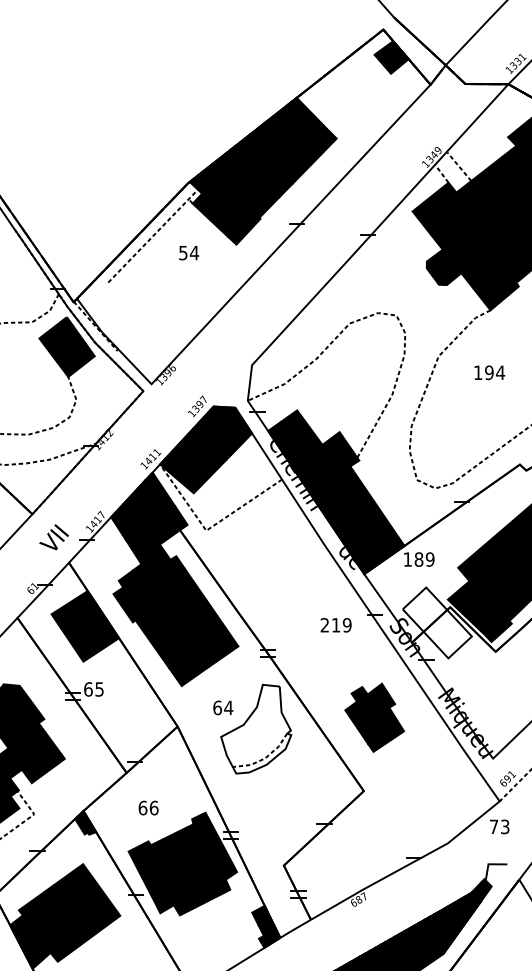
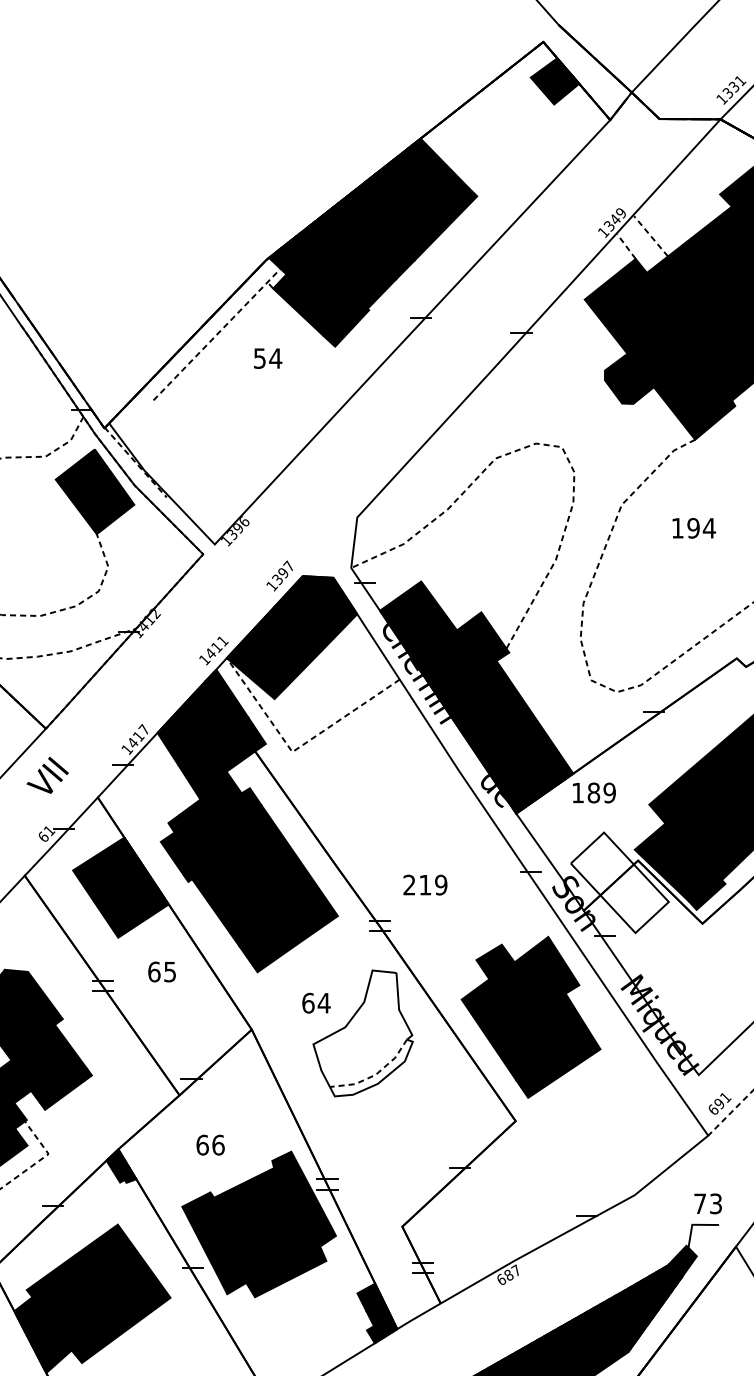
text: (53, 537) -> (47, 775), moved
text: (336, 624) -> (425, 884), moved
text: (93, 689) -> (161, 971), moved
part: (374, 717) -> (530, 1016), size x1.67
text: (499, 826) -> (707, 1203), moved

